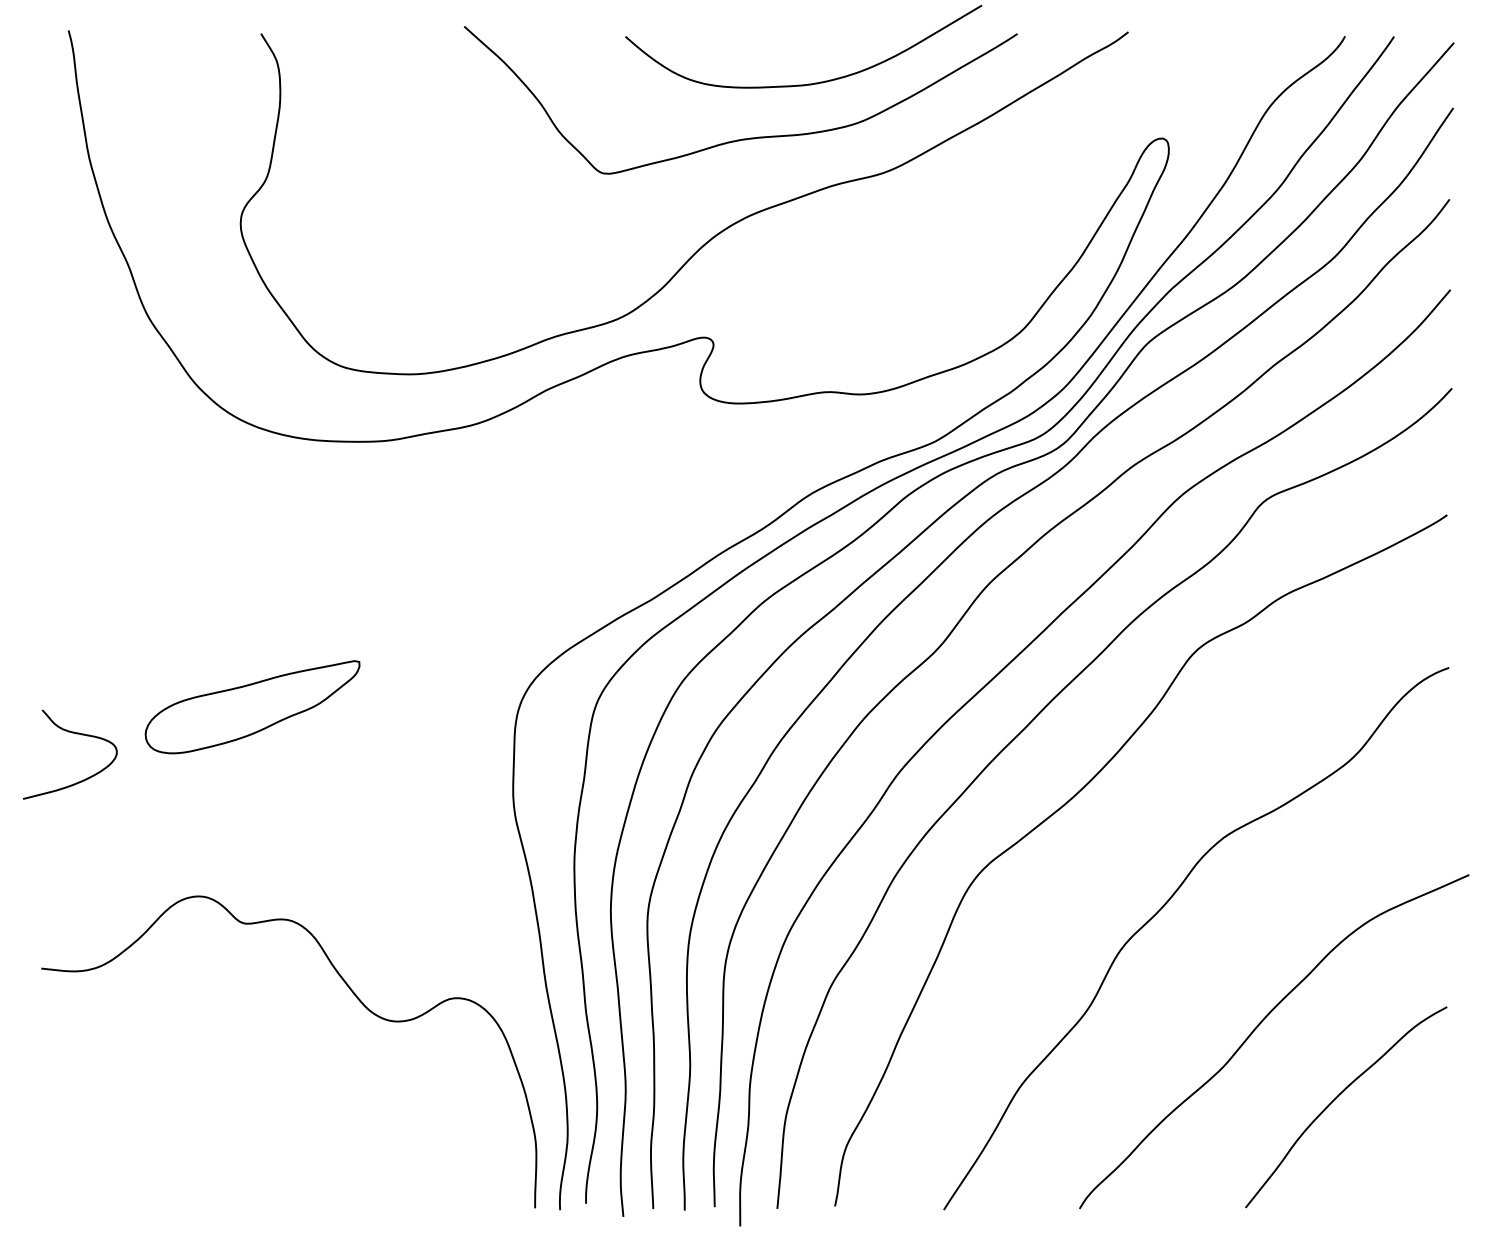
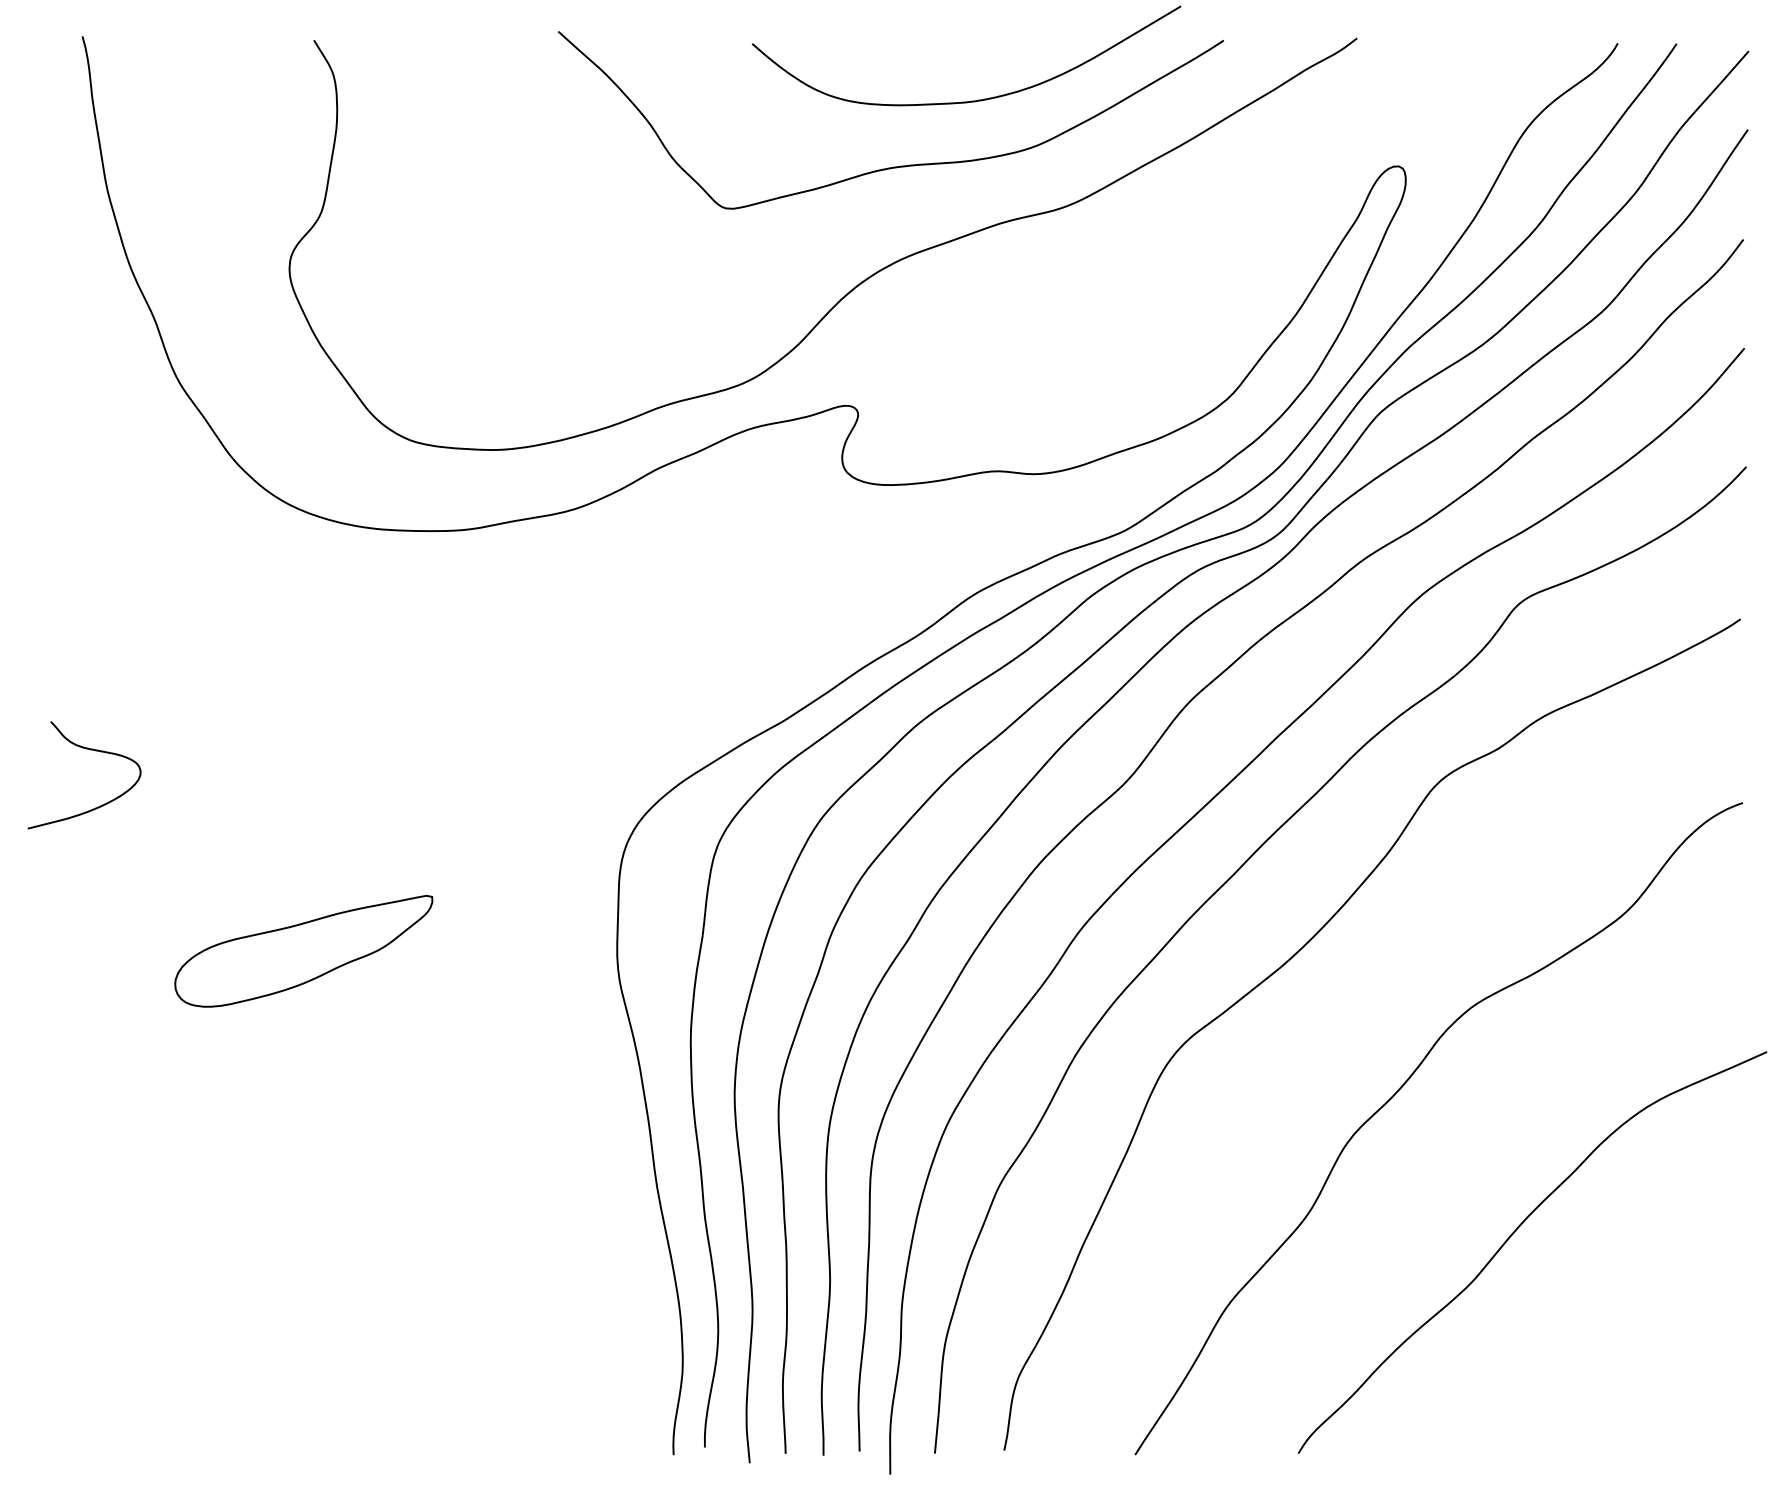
part: (252, 706) -> (303, 950), moved
curve: (75, 733) -> (90, 750), moved
curve: (355, 996) -> (427, 1198), removed
curve: (1337, 1098) -> (1608, 1320), removed

